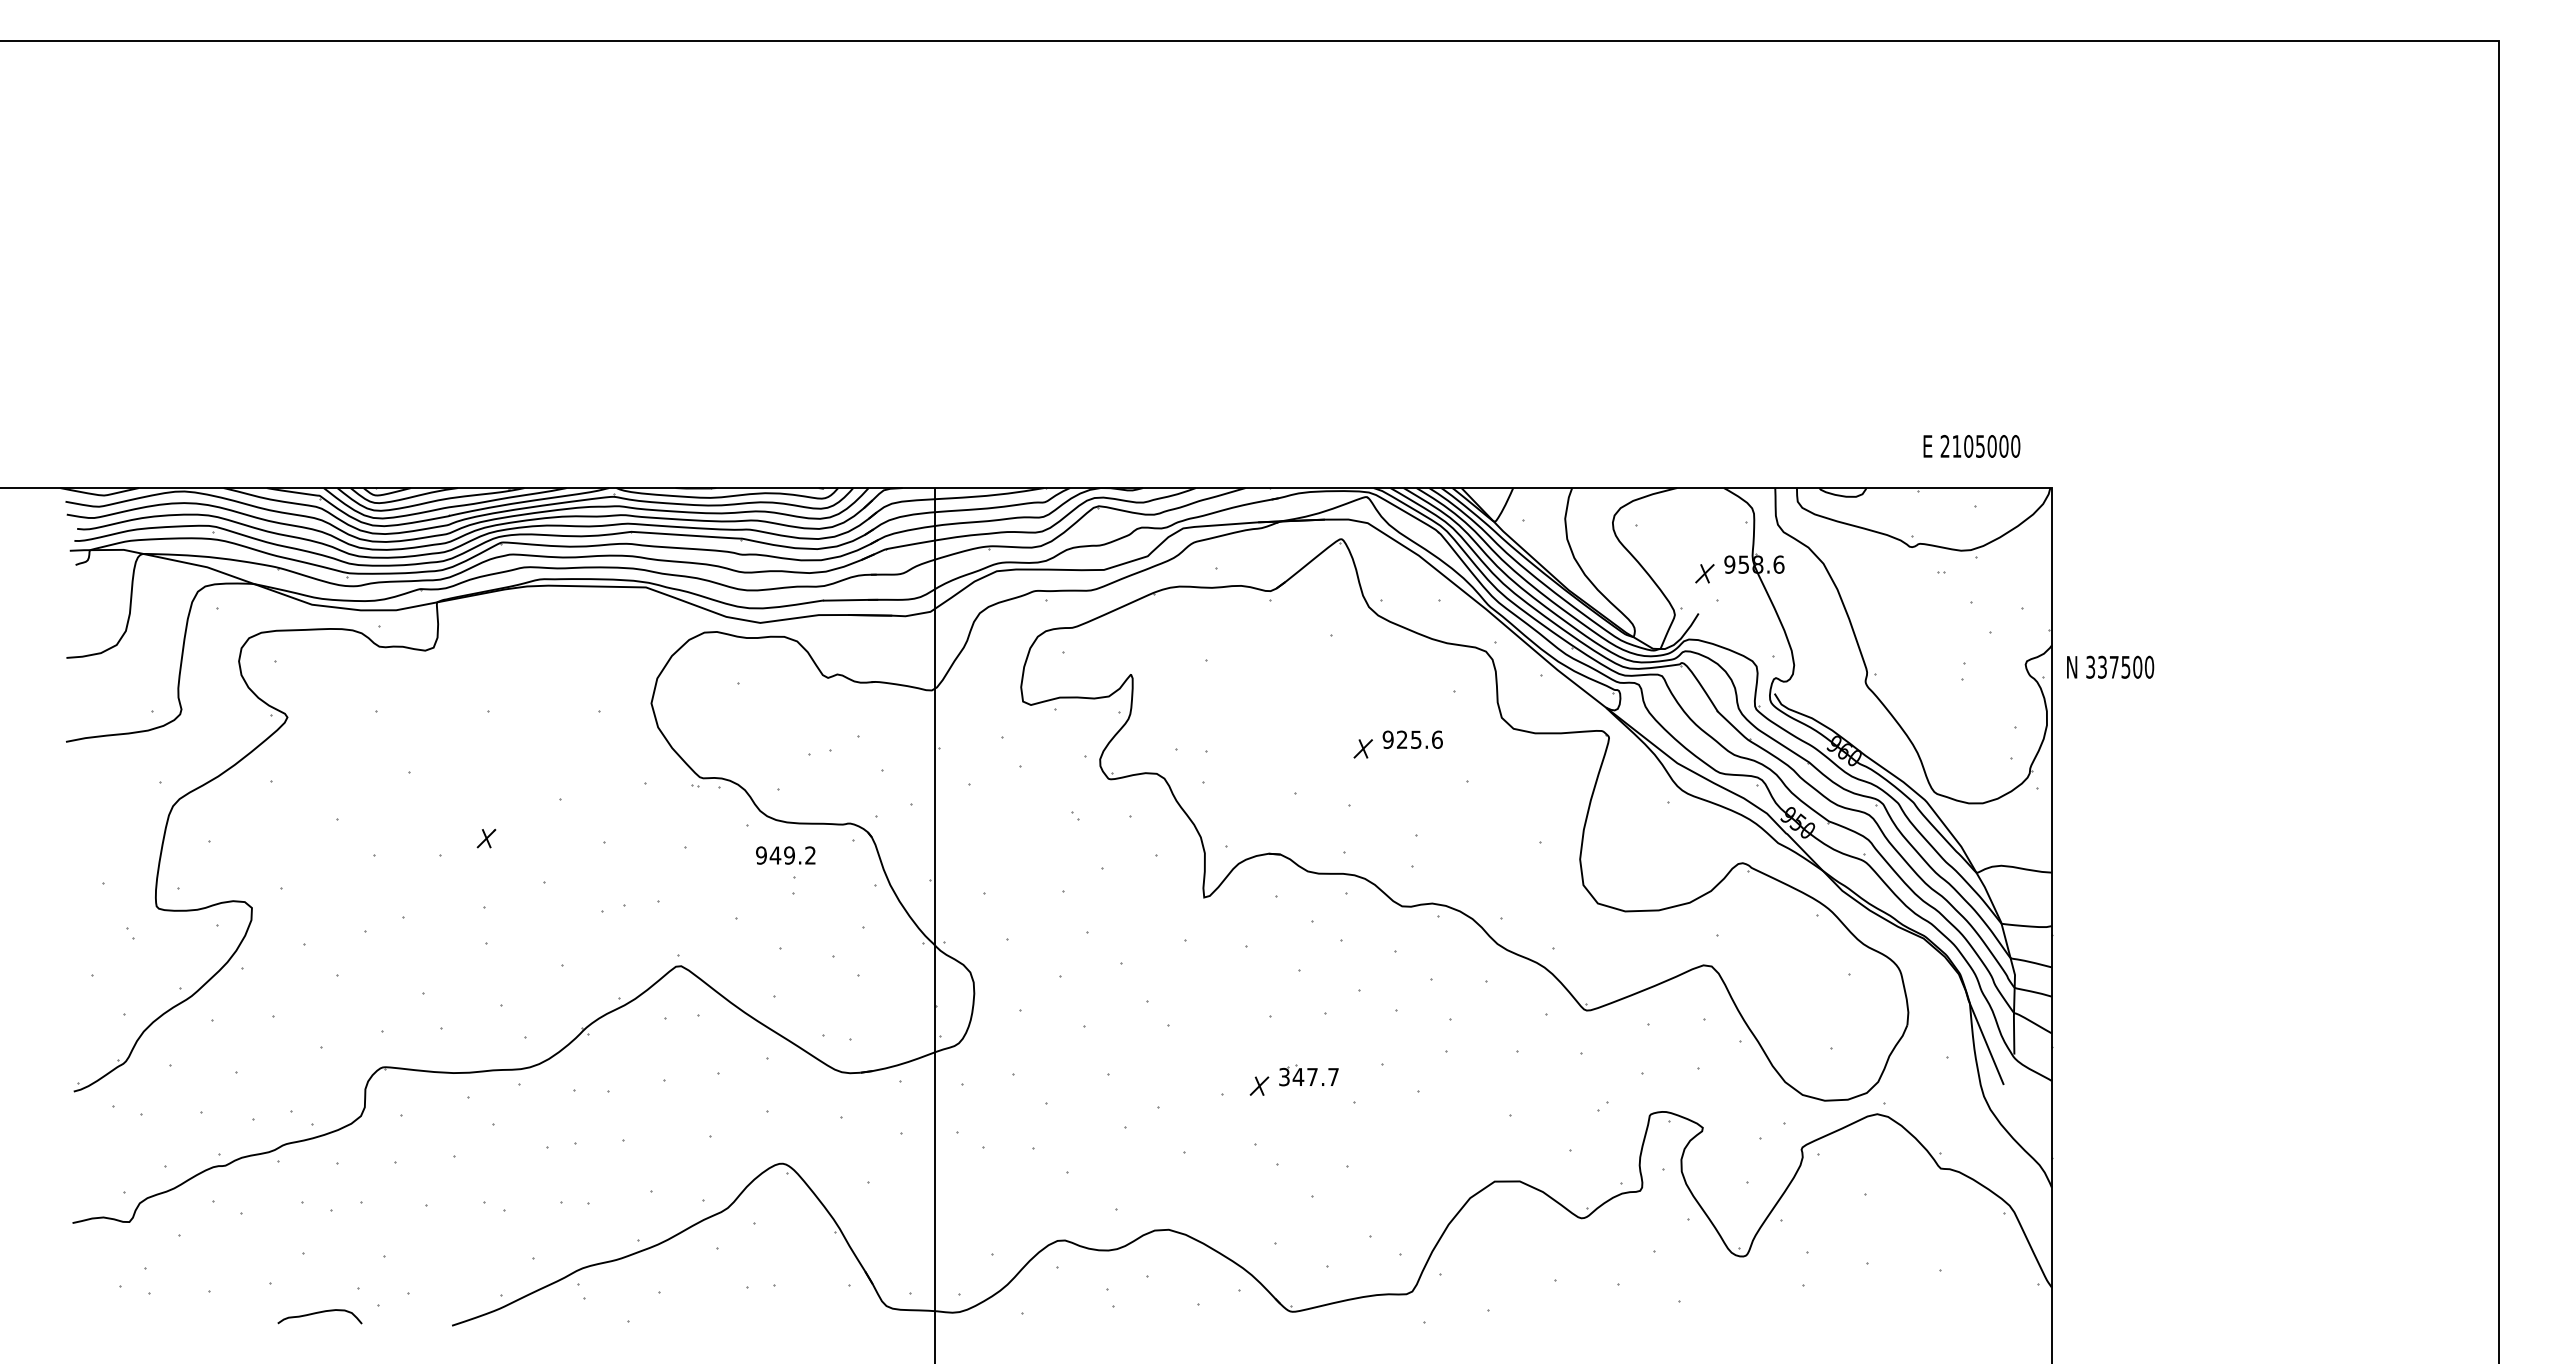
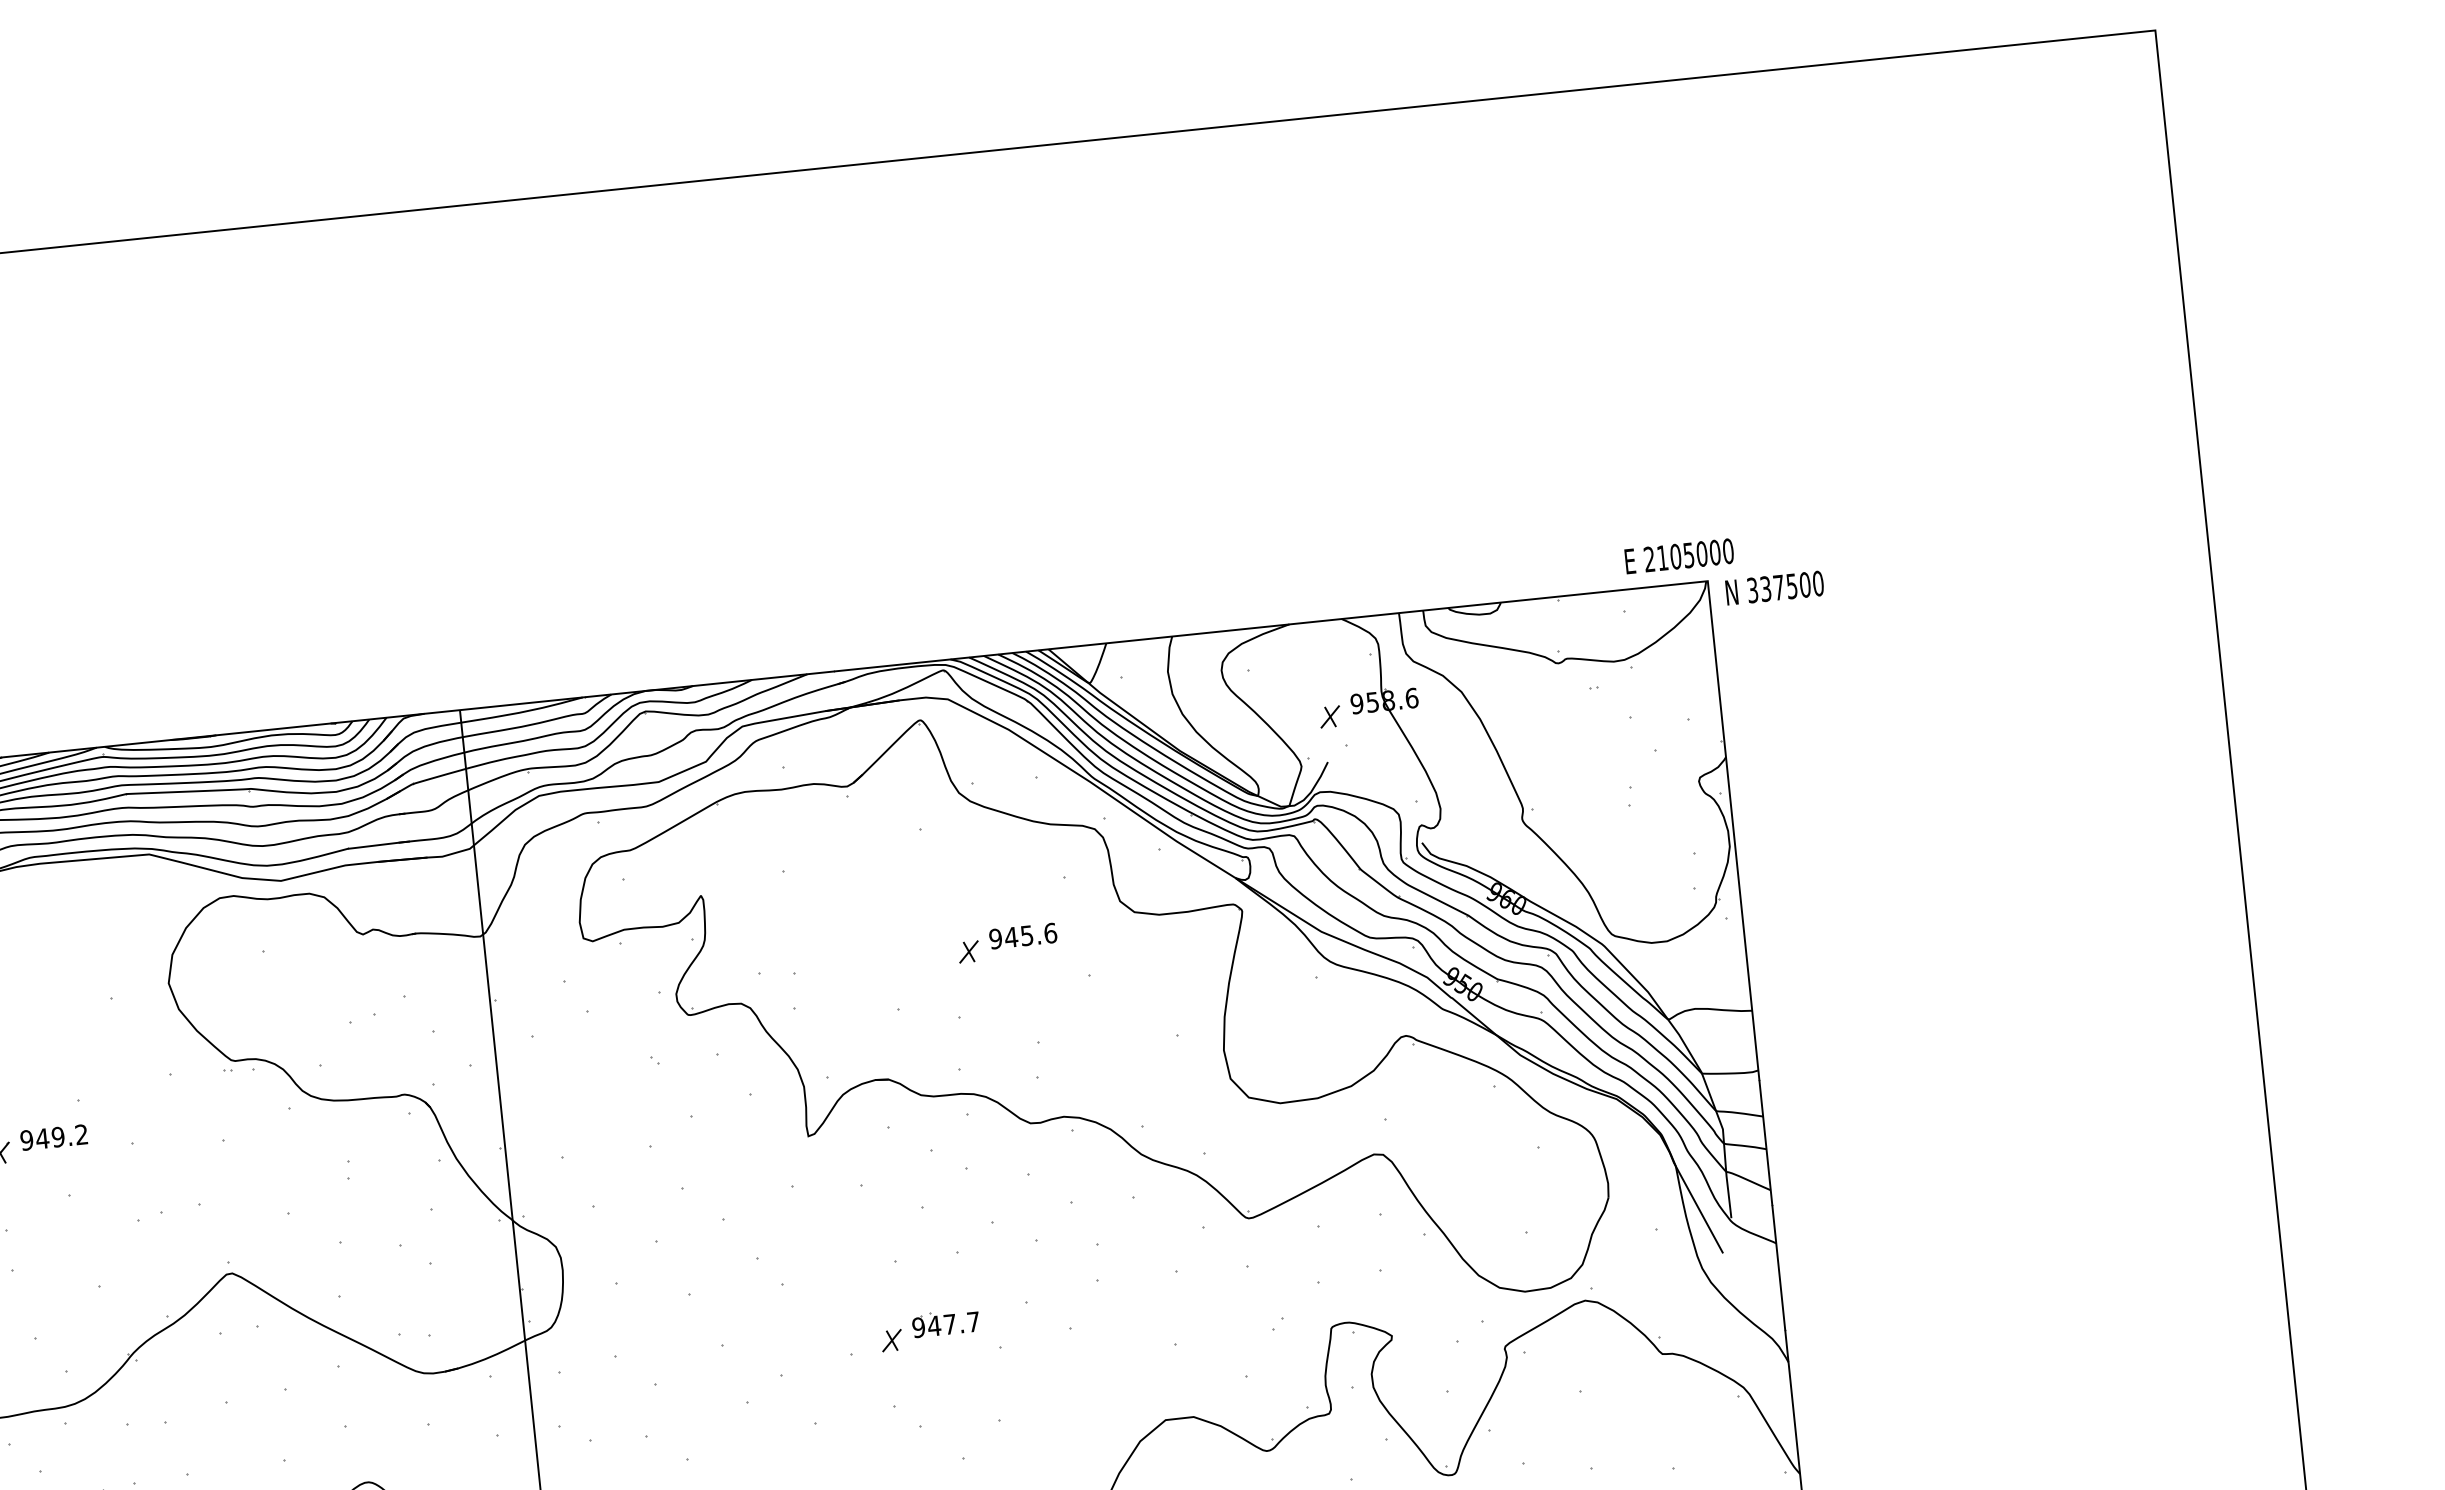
text: (1971, 446) -> (1678, 556), moved
text: (2110, 666) -> (1774, 587), moved
text: (1402, 739) -> (1011, 936), 925.6 -> 945.6
text: (785, 855) -> (53, 1137), moved
text: (1284, 1077) -> (918, 1328), 347.7 -> 947.7

